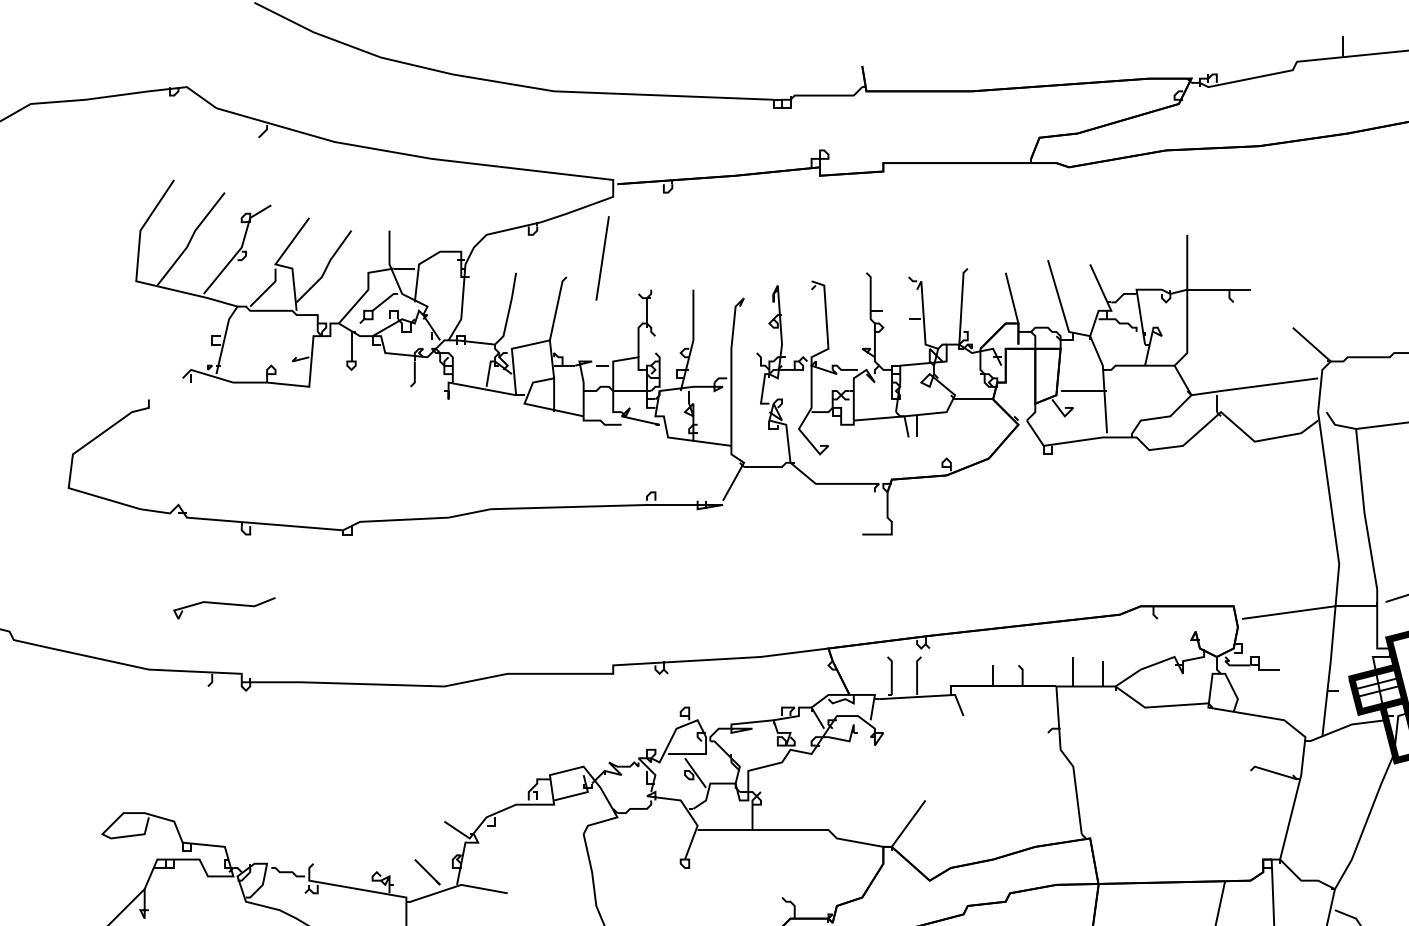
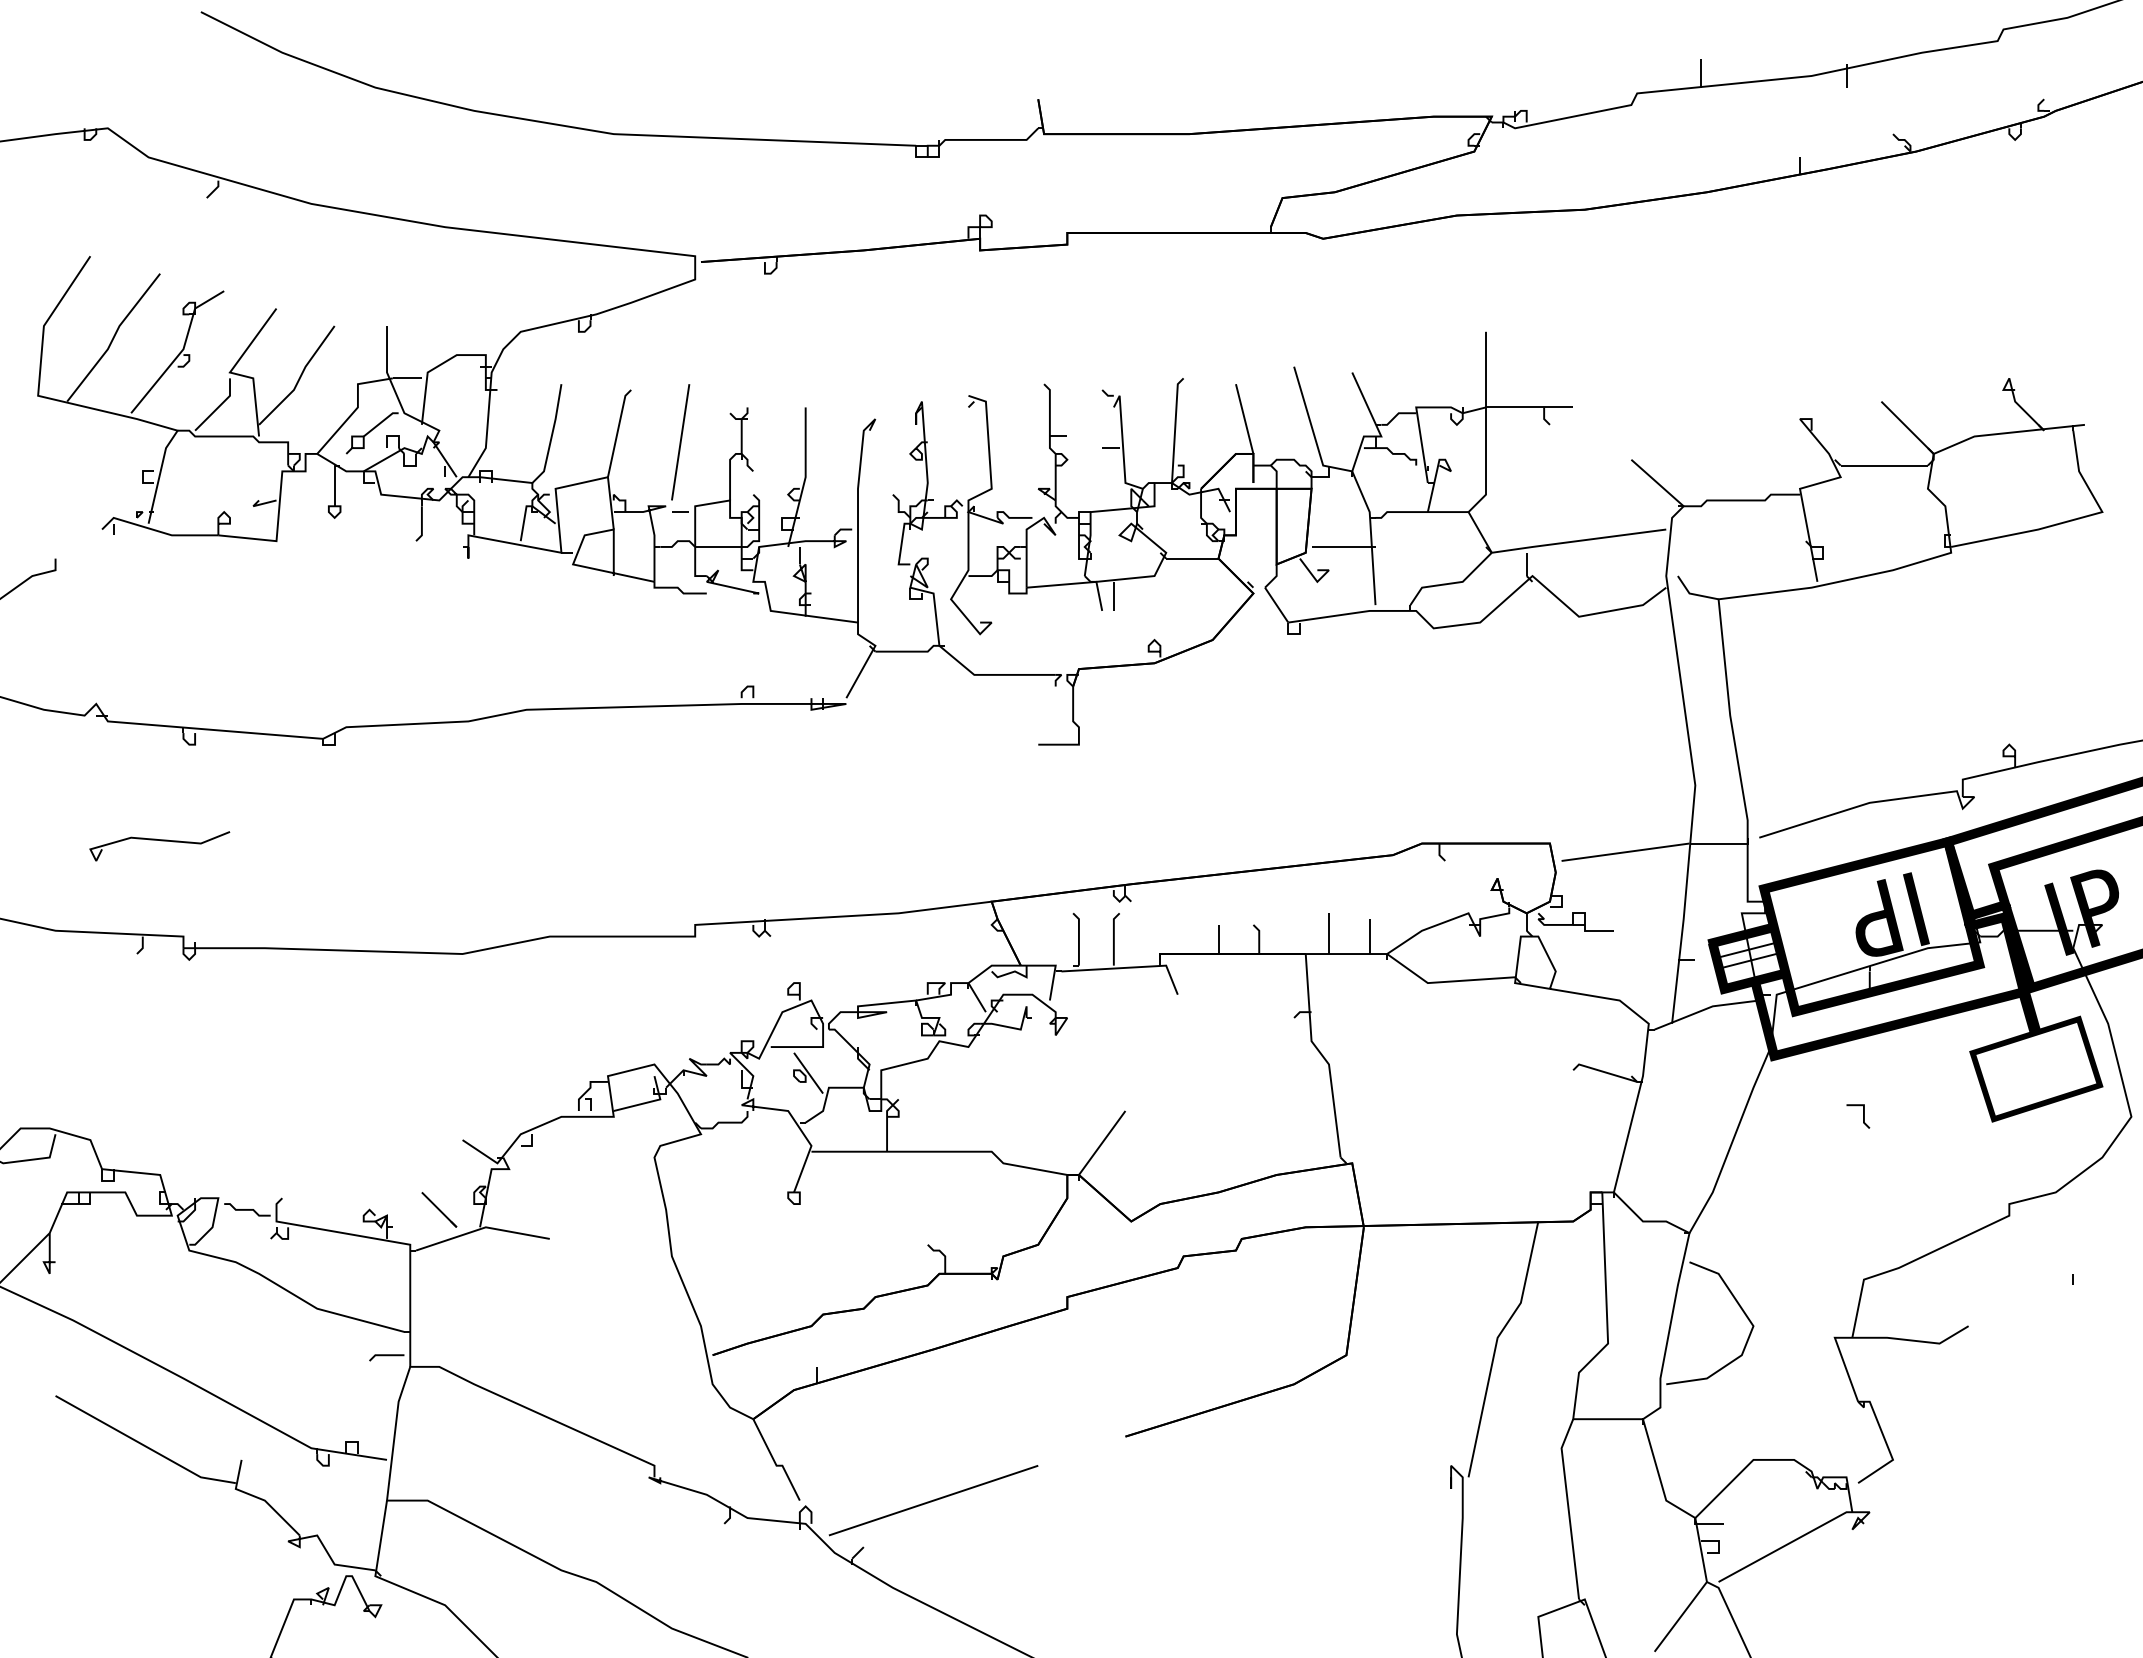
line: (602, 258) -> (680, 442), moved

